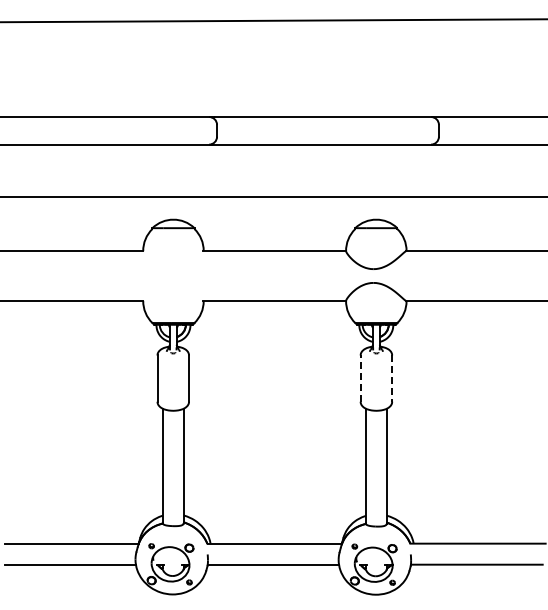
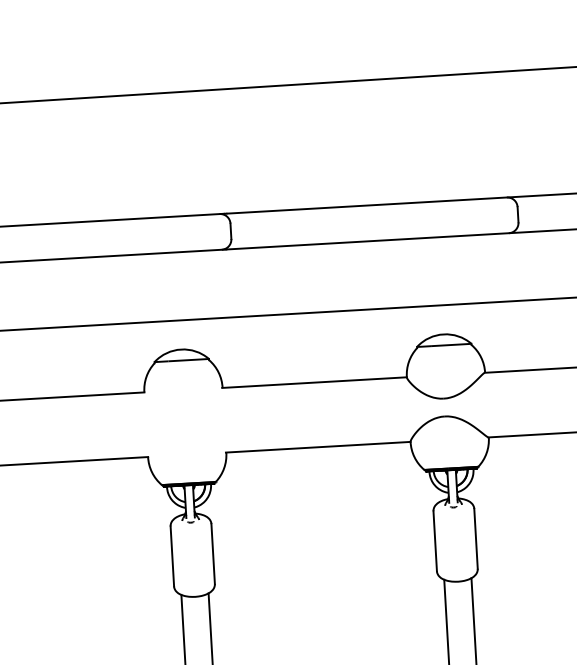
line: (360, 378) -> (435, 541), dashed -> solid
line: (392, 379) -> (476, 540), dashed -> solid

